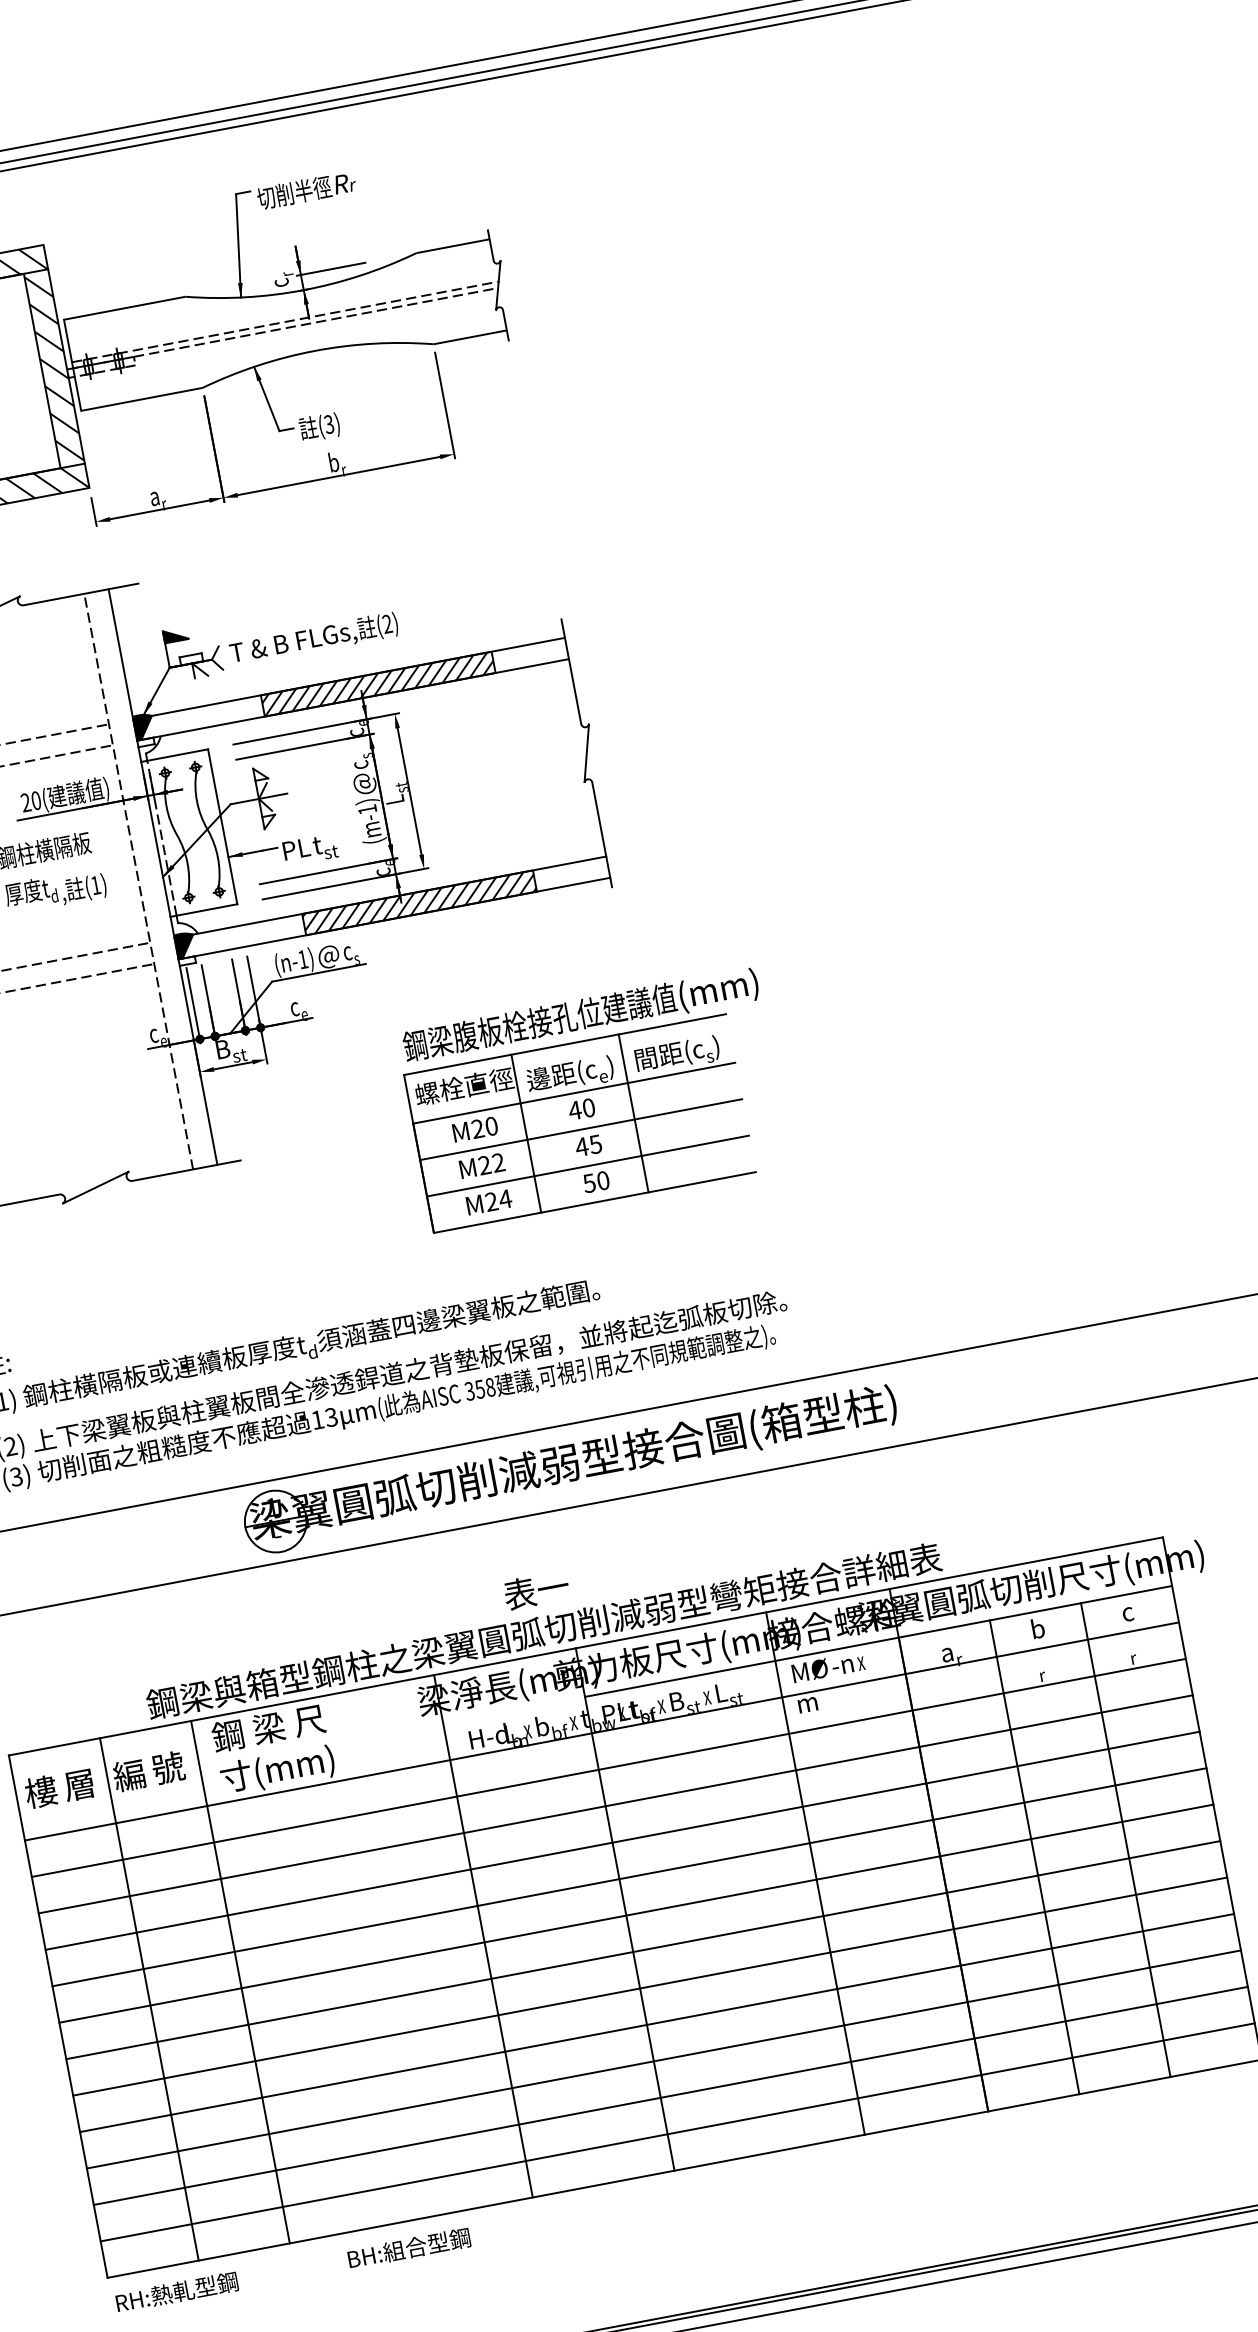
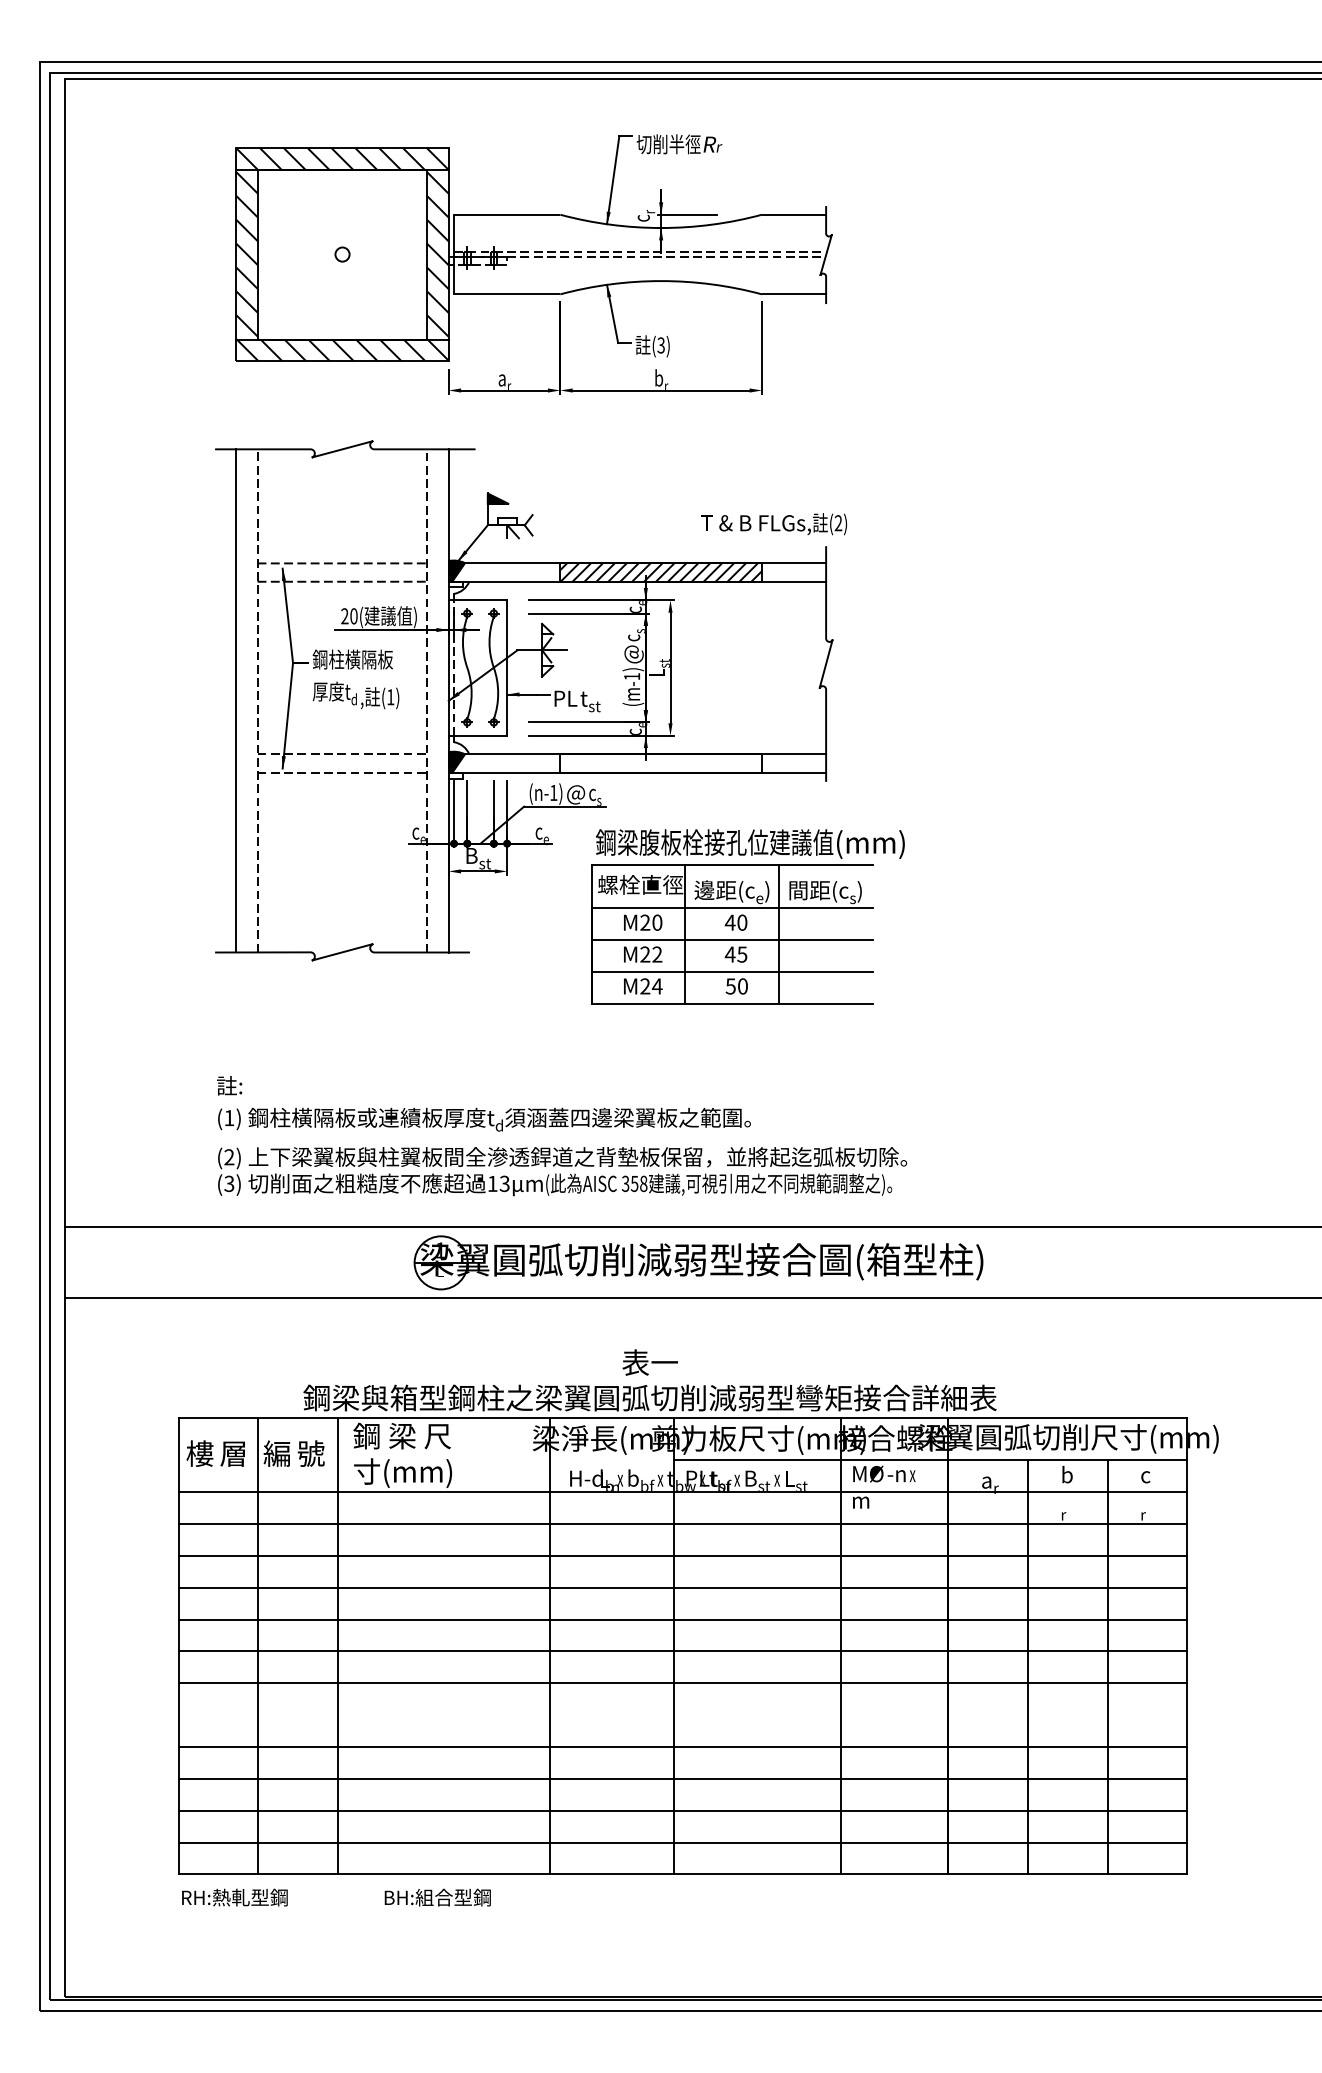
text: (313, 639) -> (773, 524), moved
hatch: (419, 902) -> (661, 763), removed
part: (593, 1099) -> (747, 916), moved
line: (649, 1987) -> (682, 1715), removed

